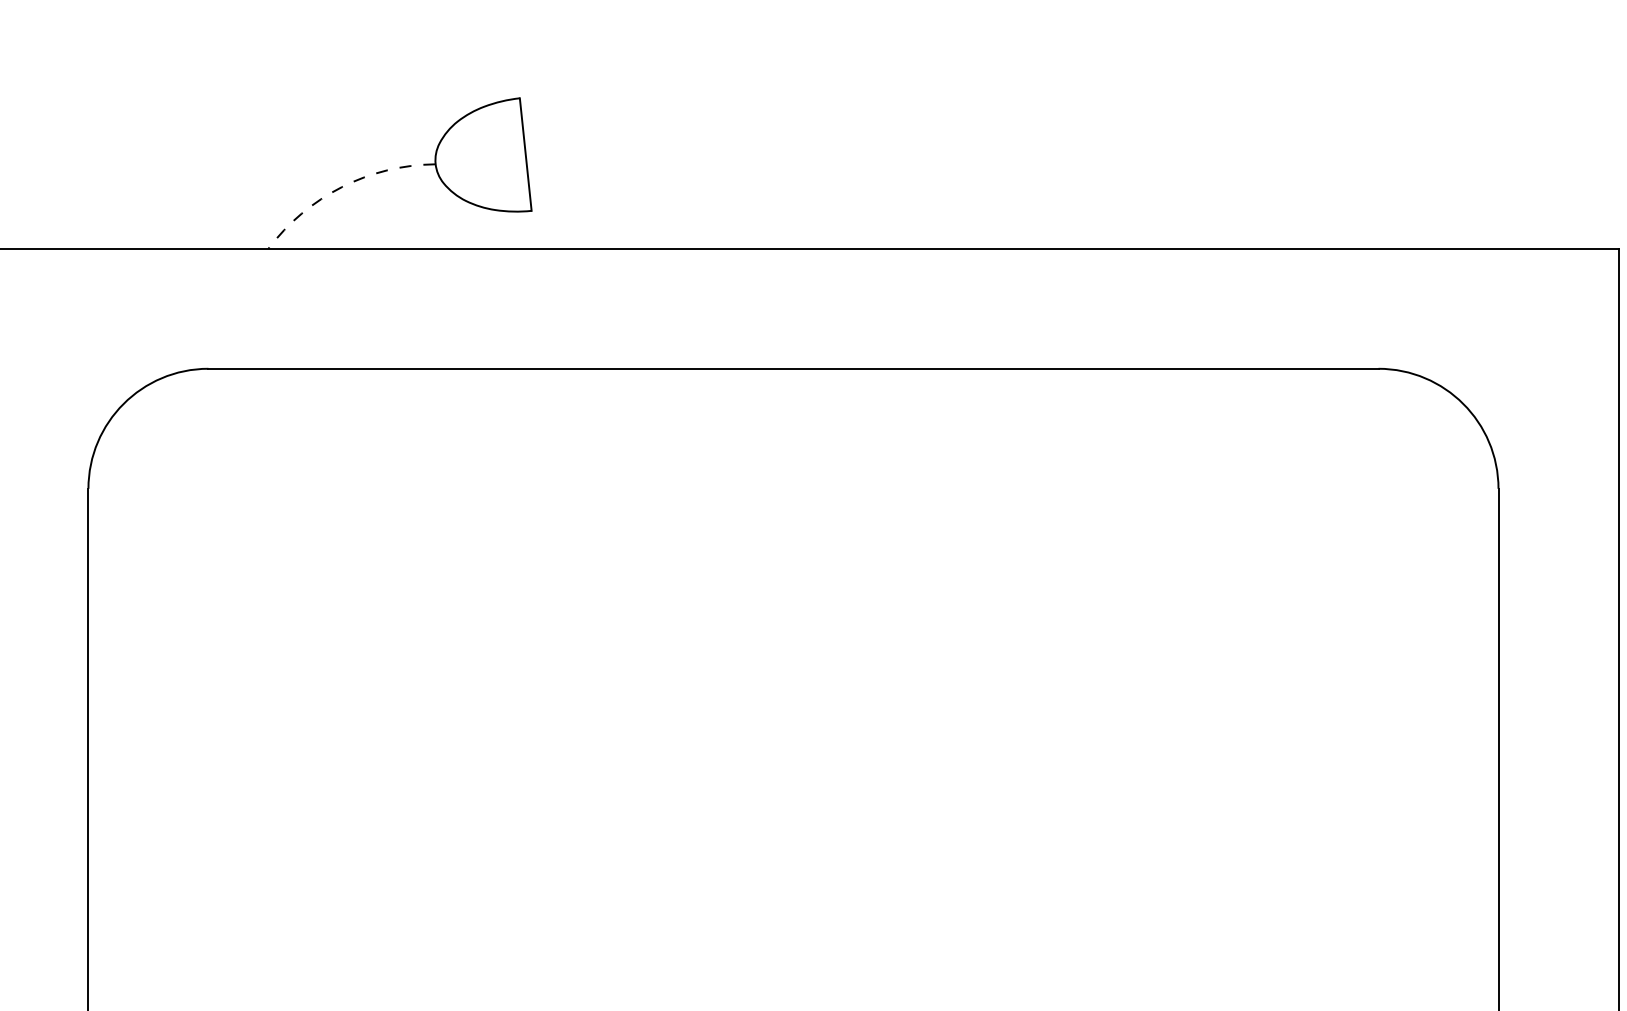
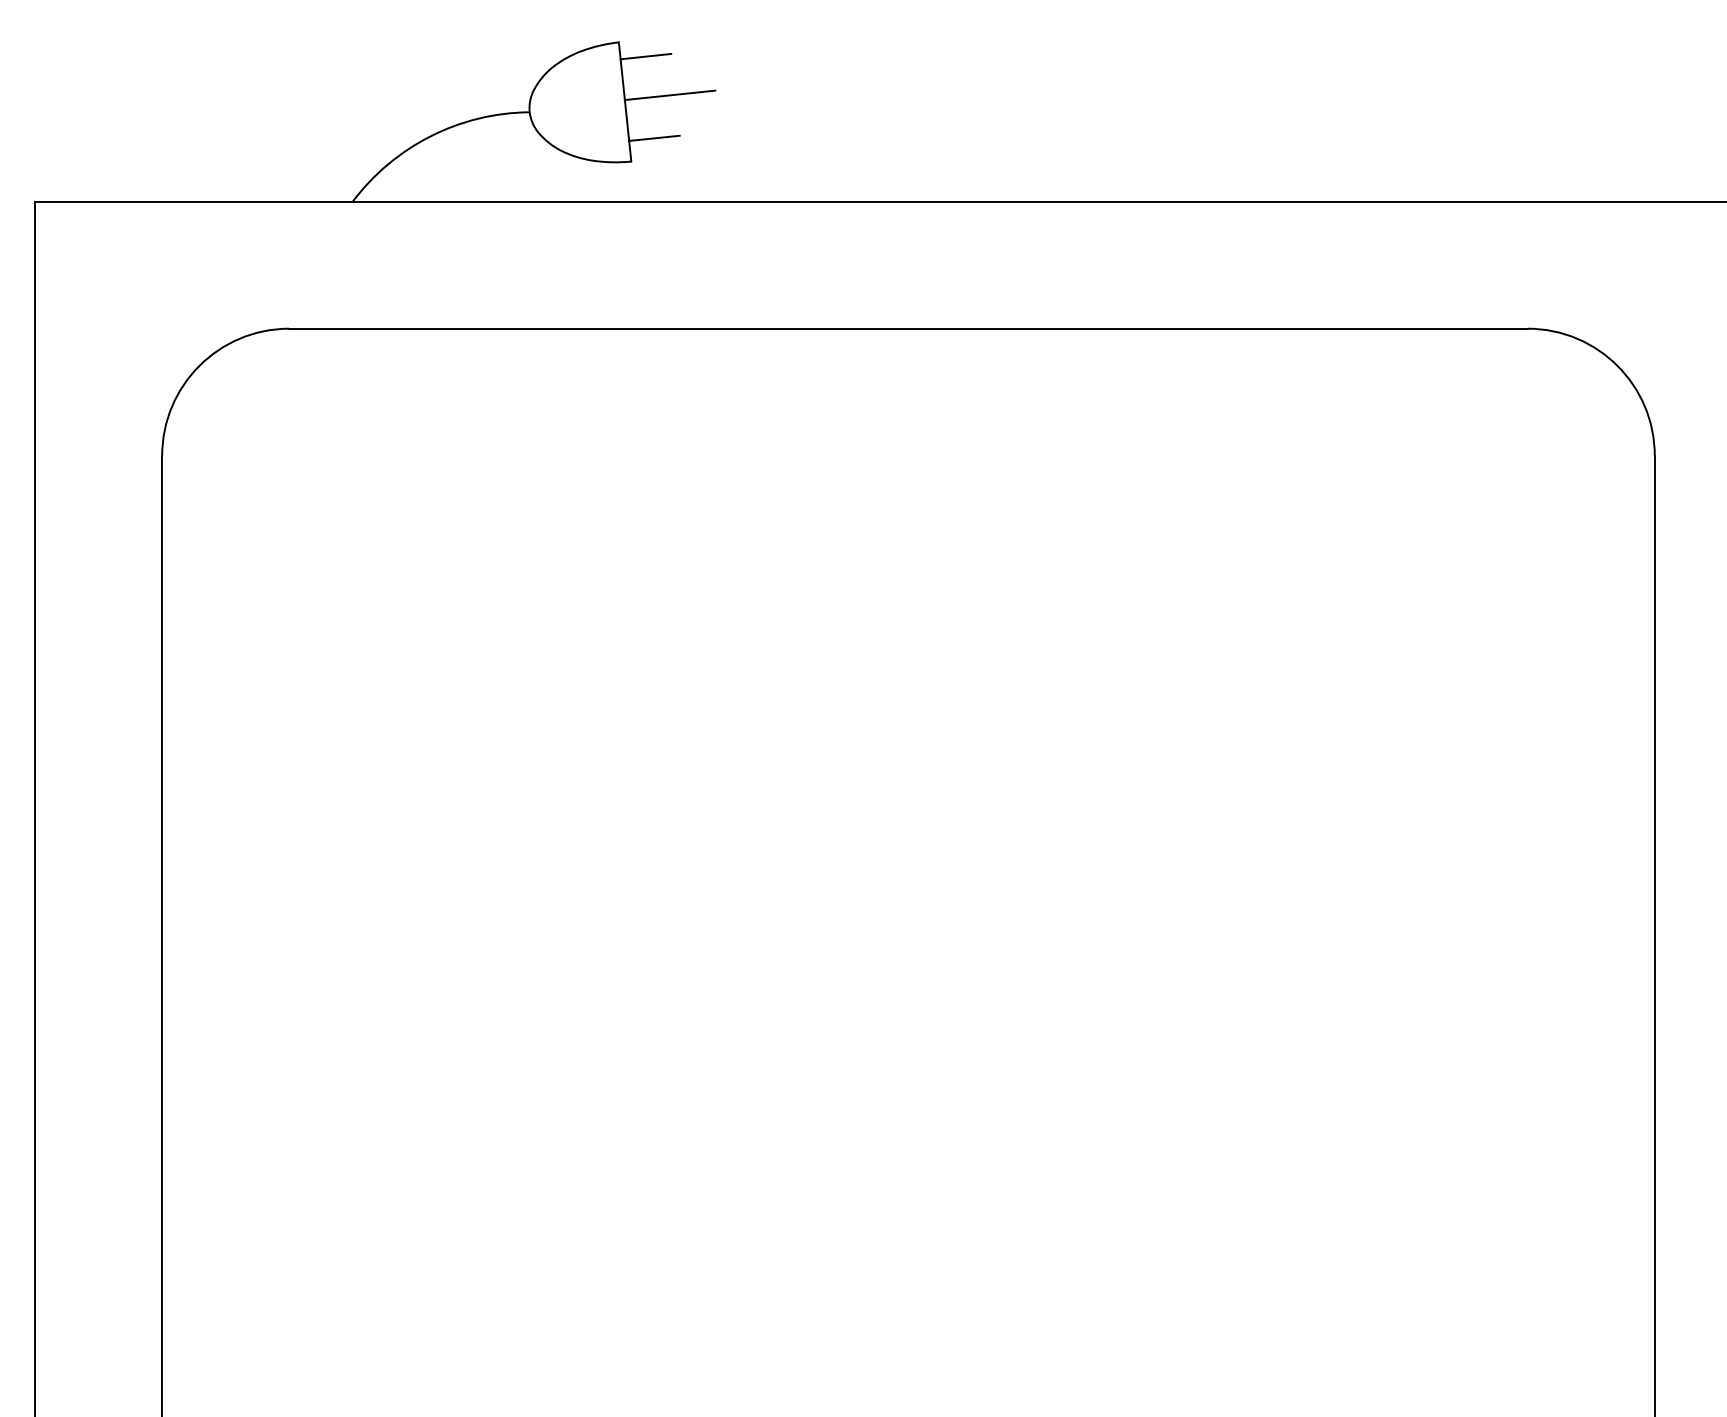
line: (545, 111) -> (645, 56), added
line: (567, 148) -> (669, 95), added
arc: (341, 187) -> (430, 136), dashed -> solid
line: (553, 188) -> (654, 137), added

